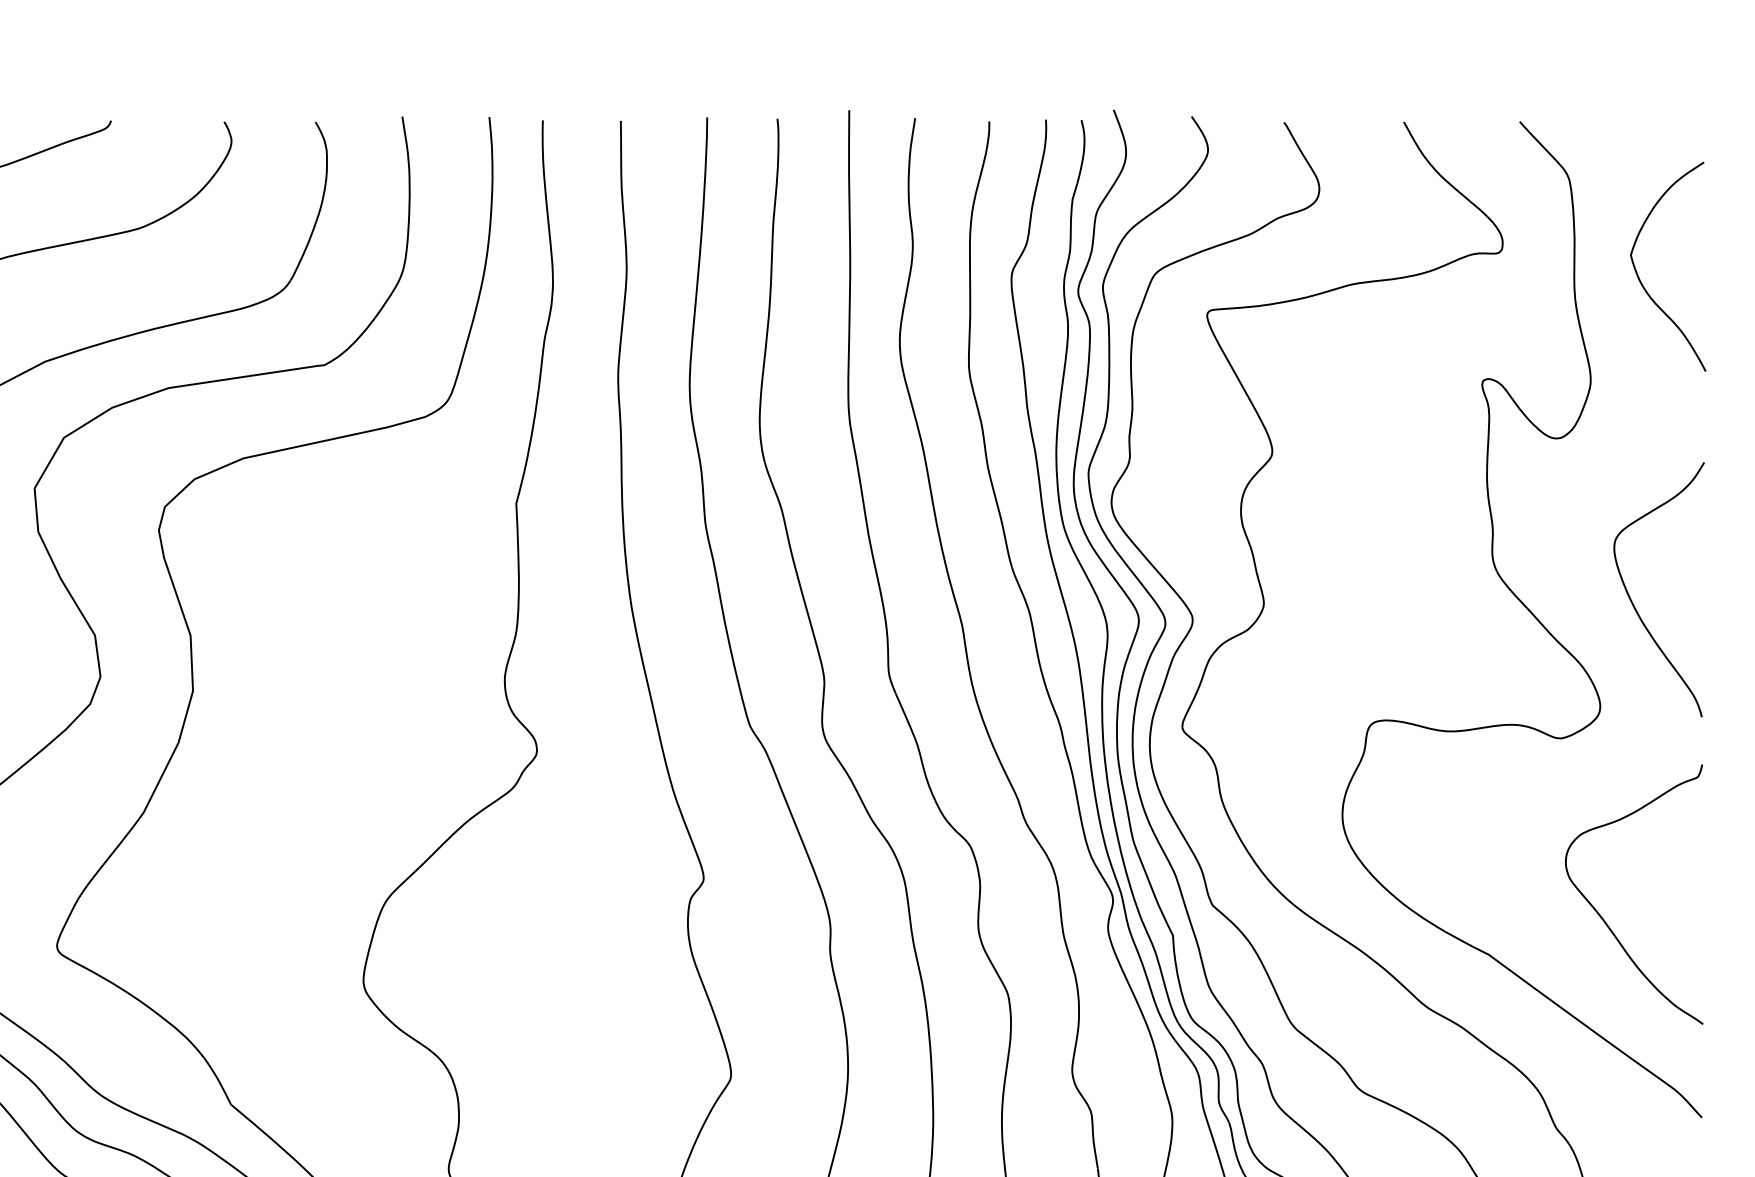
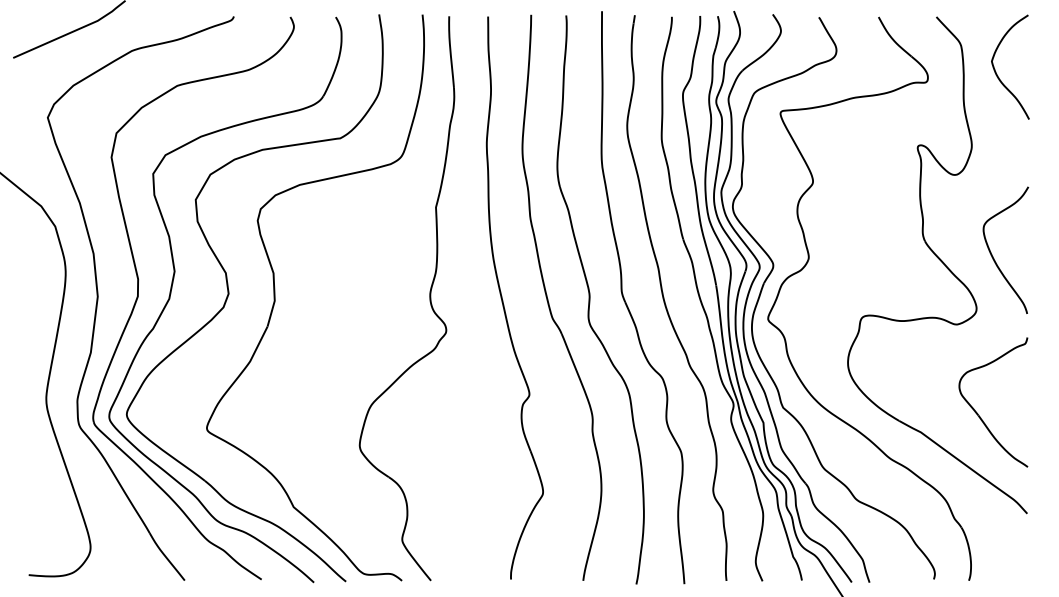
curve: (1640, 275) -> (996, 71), moved

